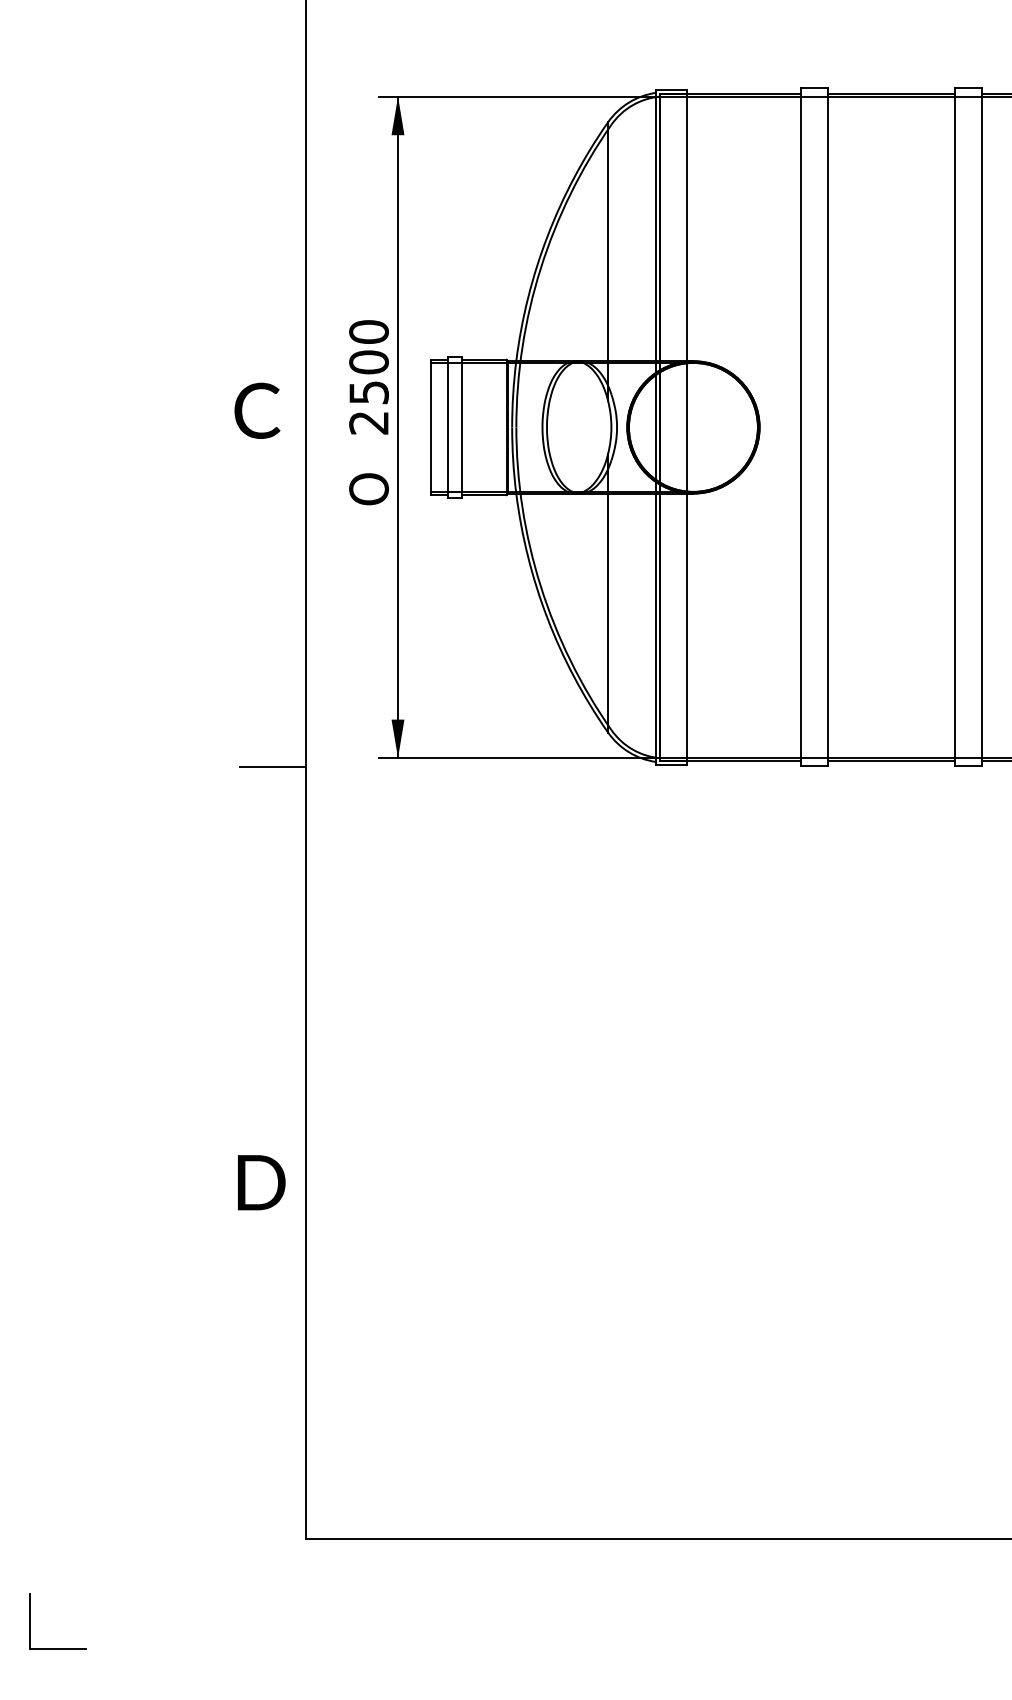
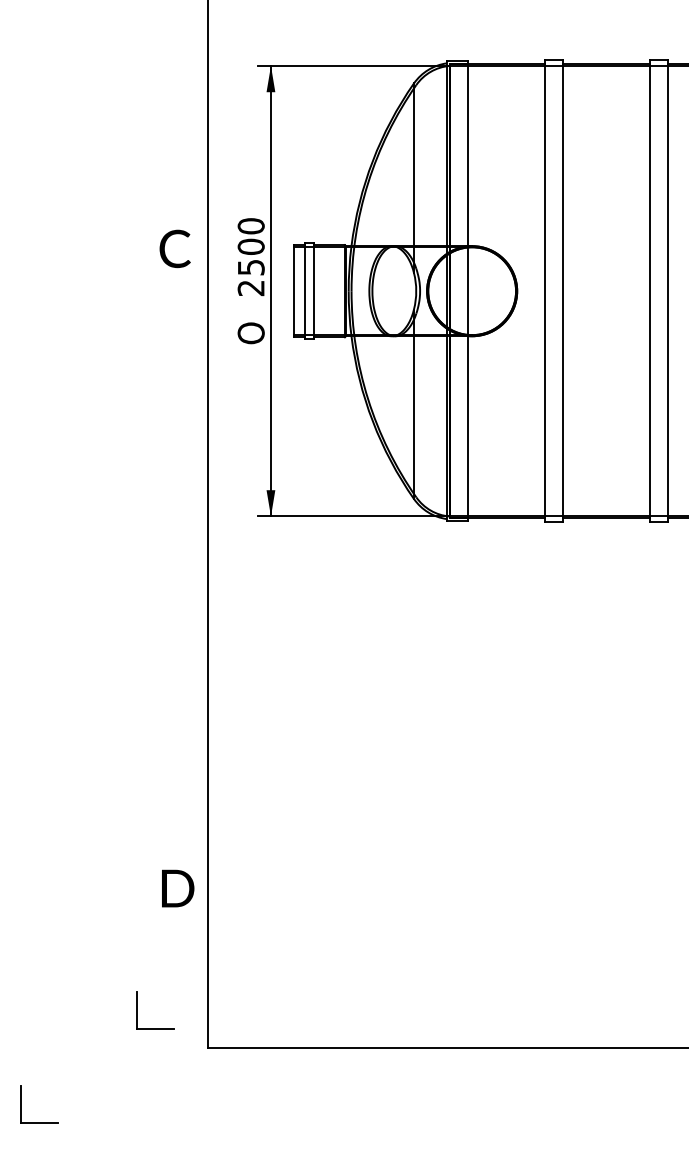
text: (256, 410) -> (174, 248), moved
line: (272, 767) -> (185, 522), removed
text: (262, 1182) -> (178, 888), moved
part: (202, 1483) -> (137, 1010), added

